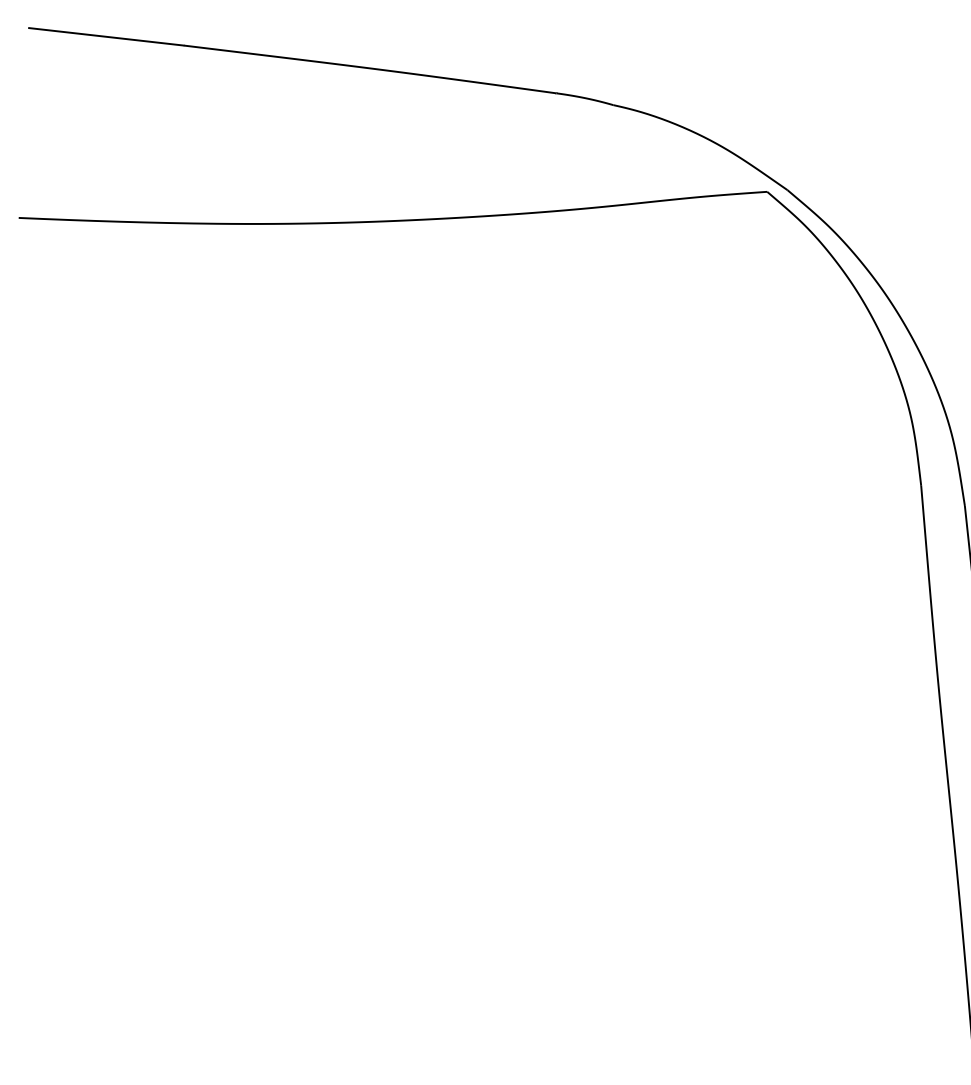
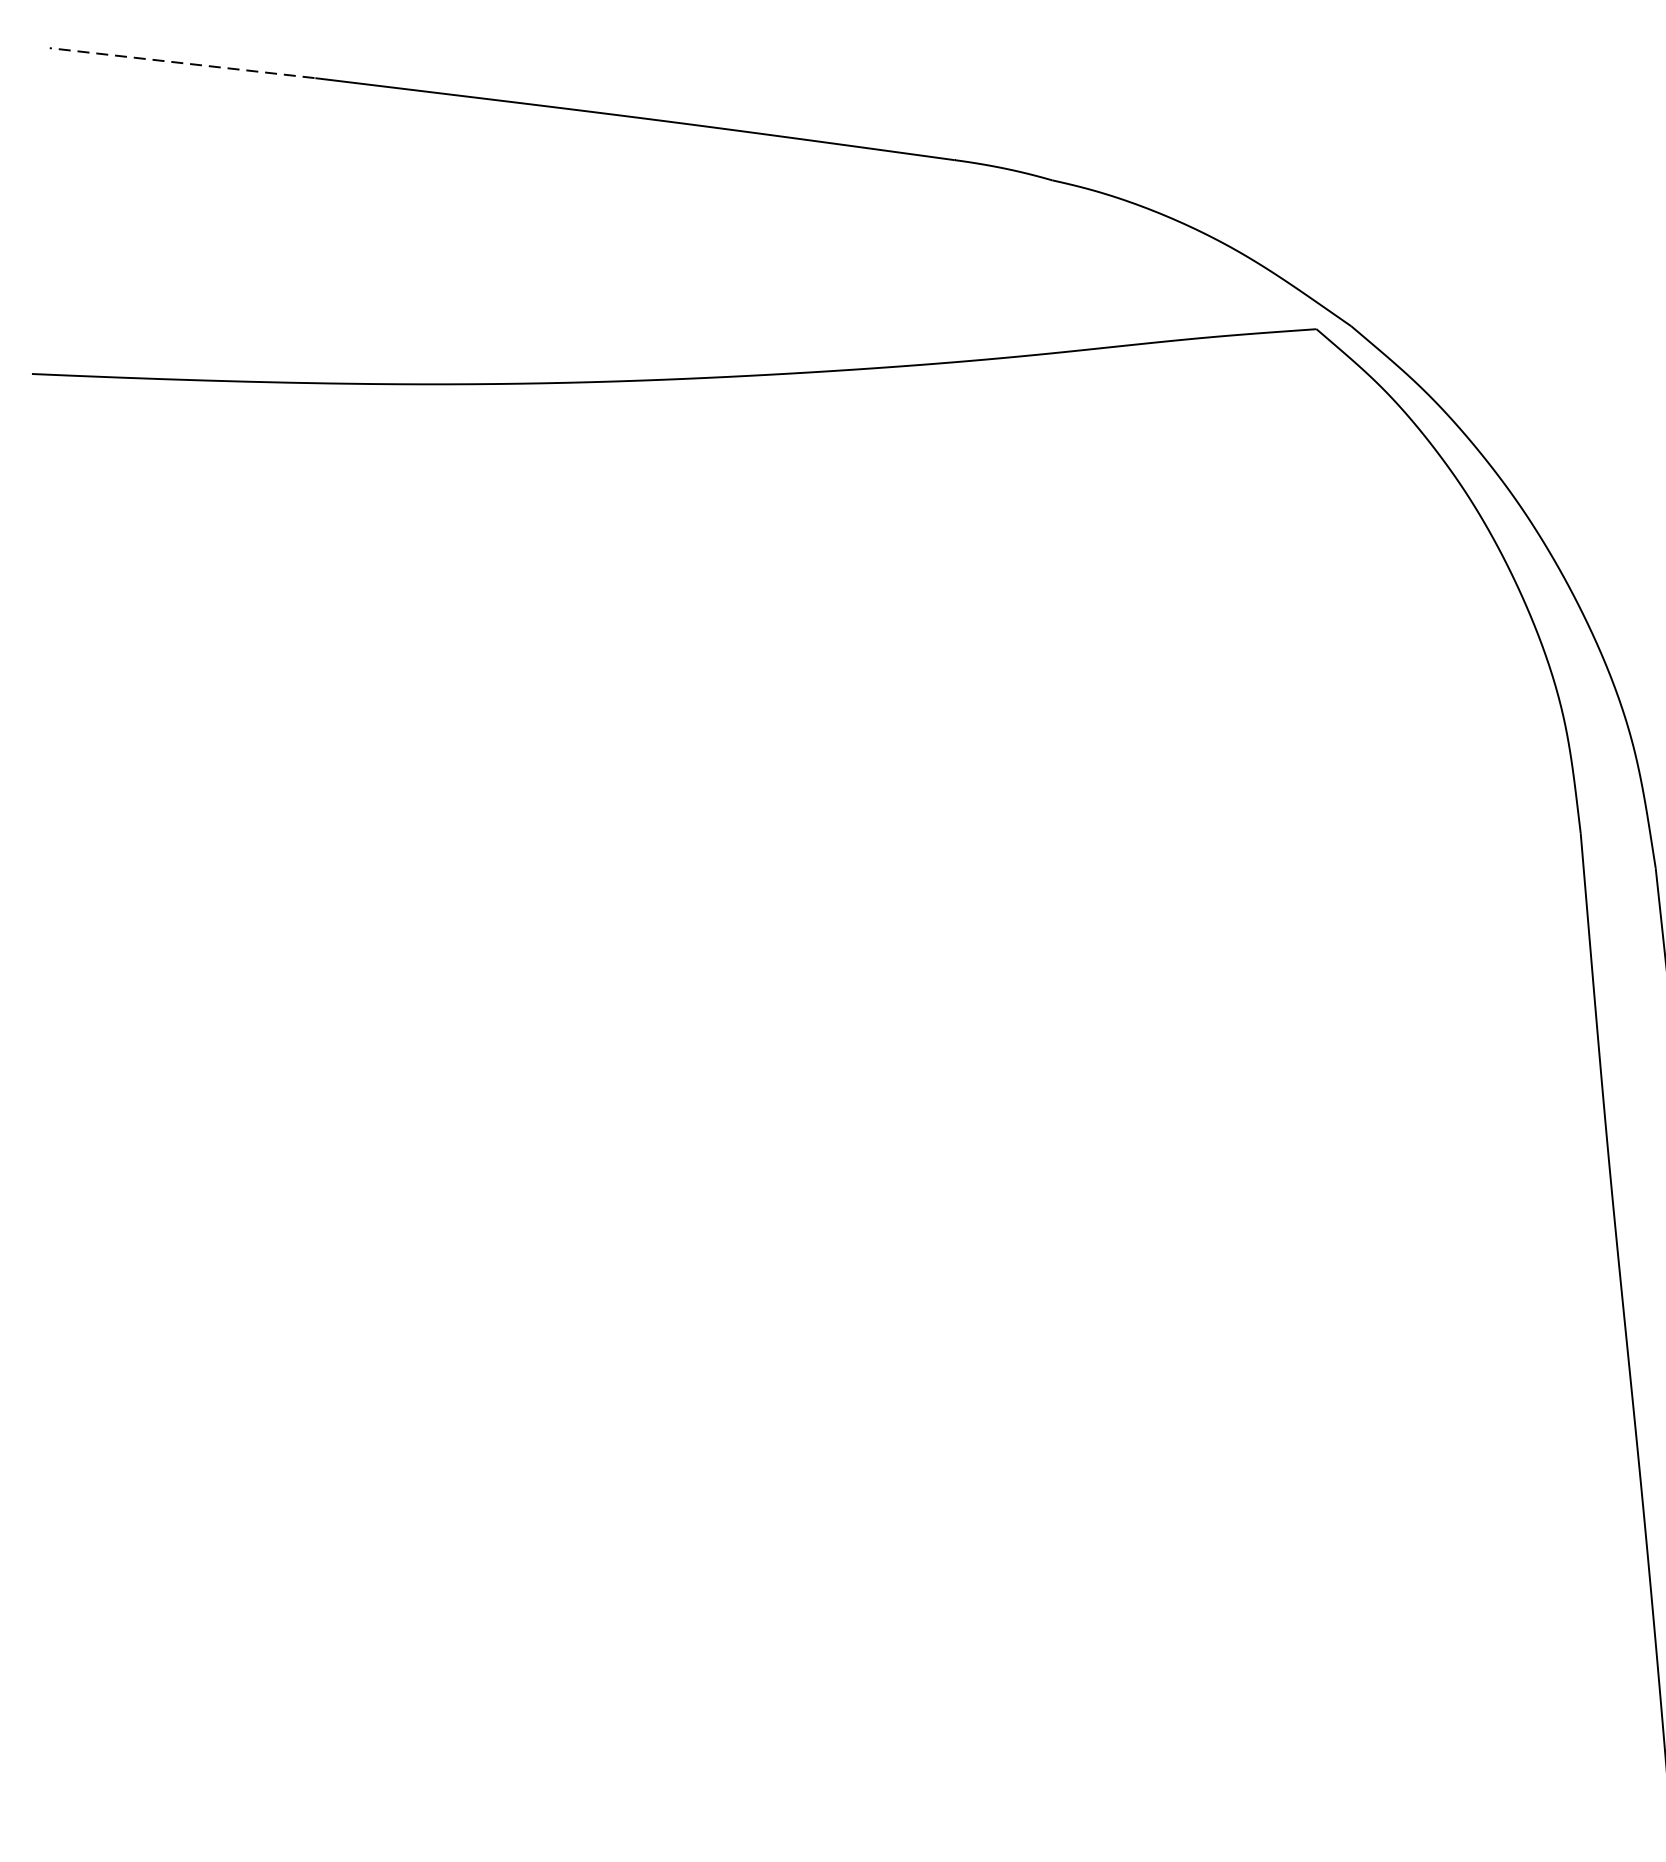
line: (106, 36) -> (182, 62), solid -> dashed

